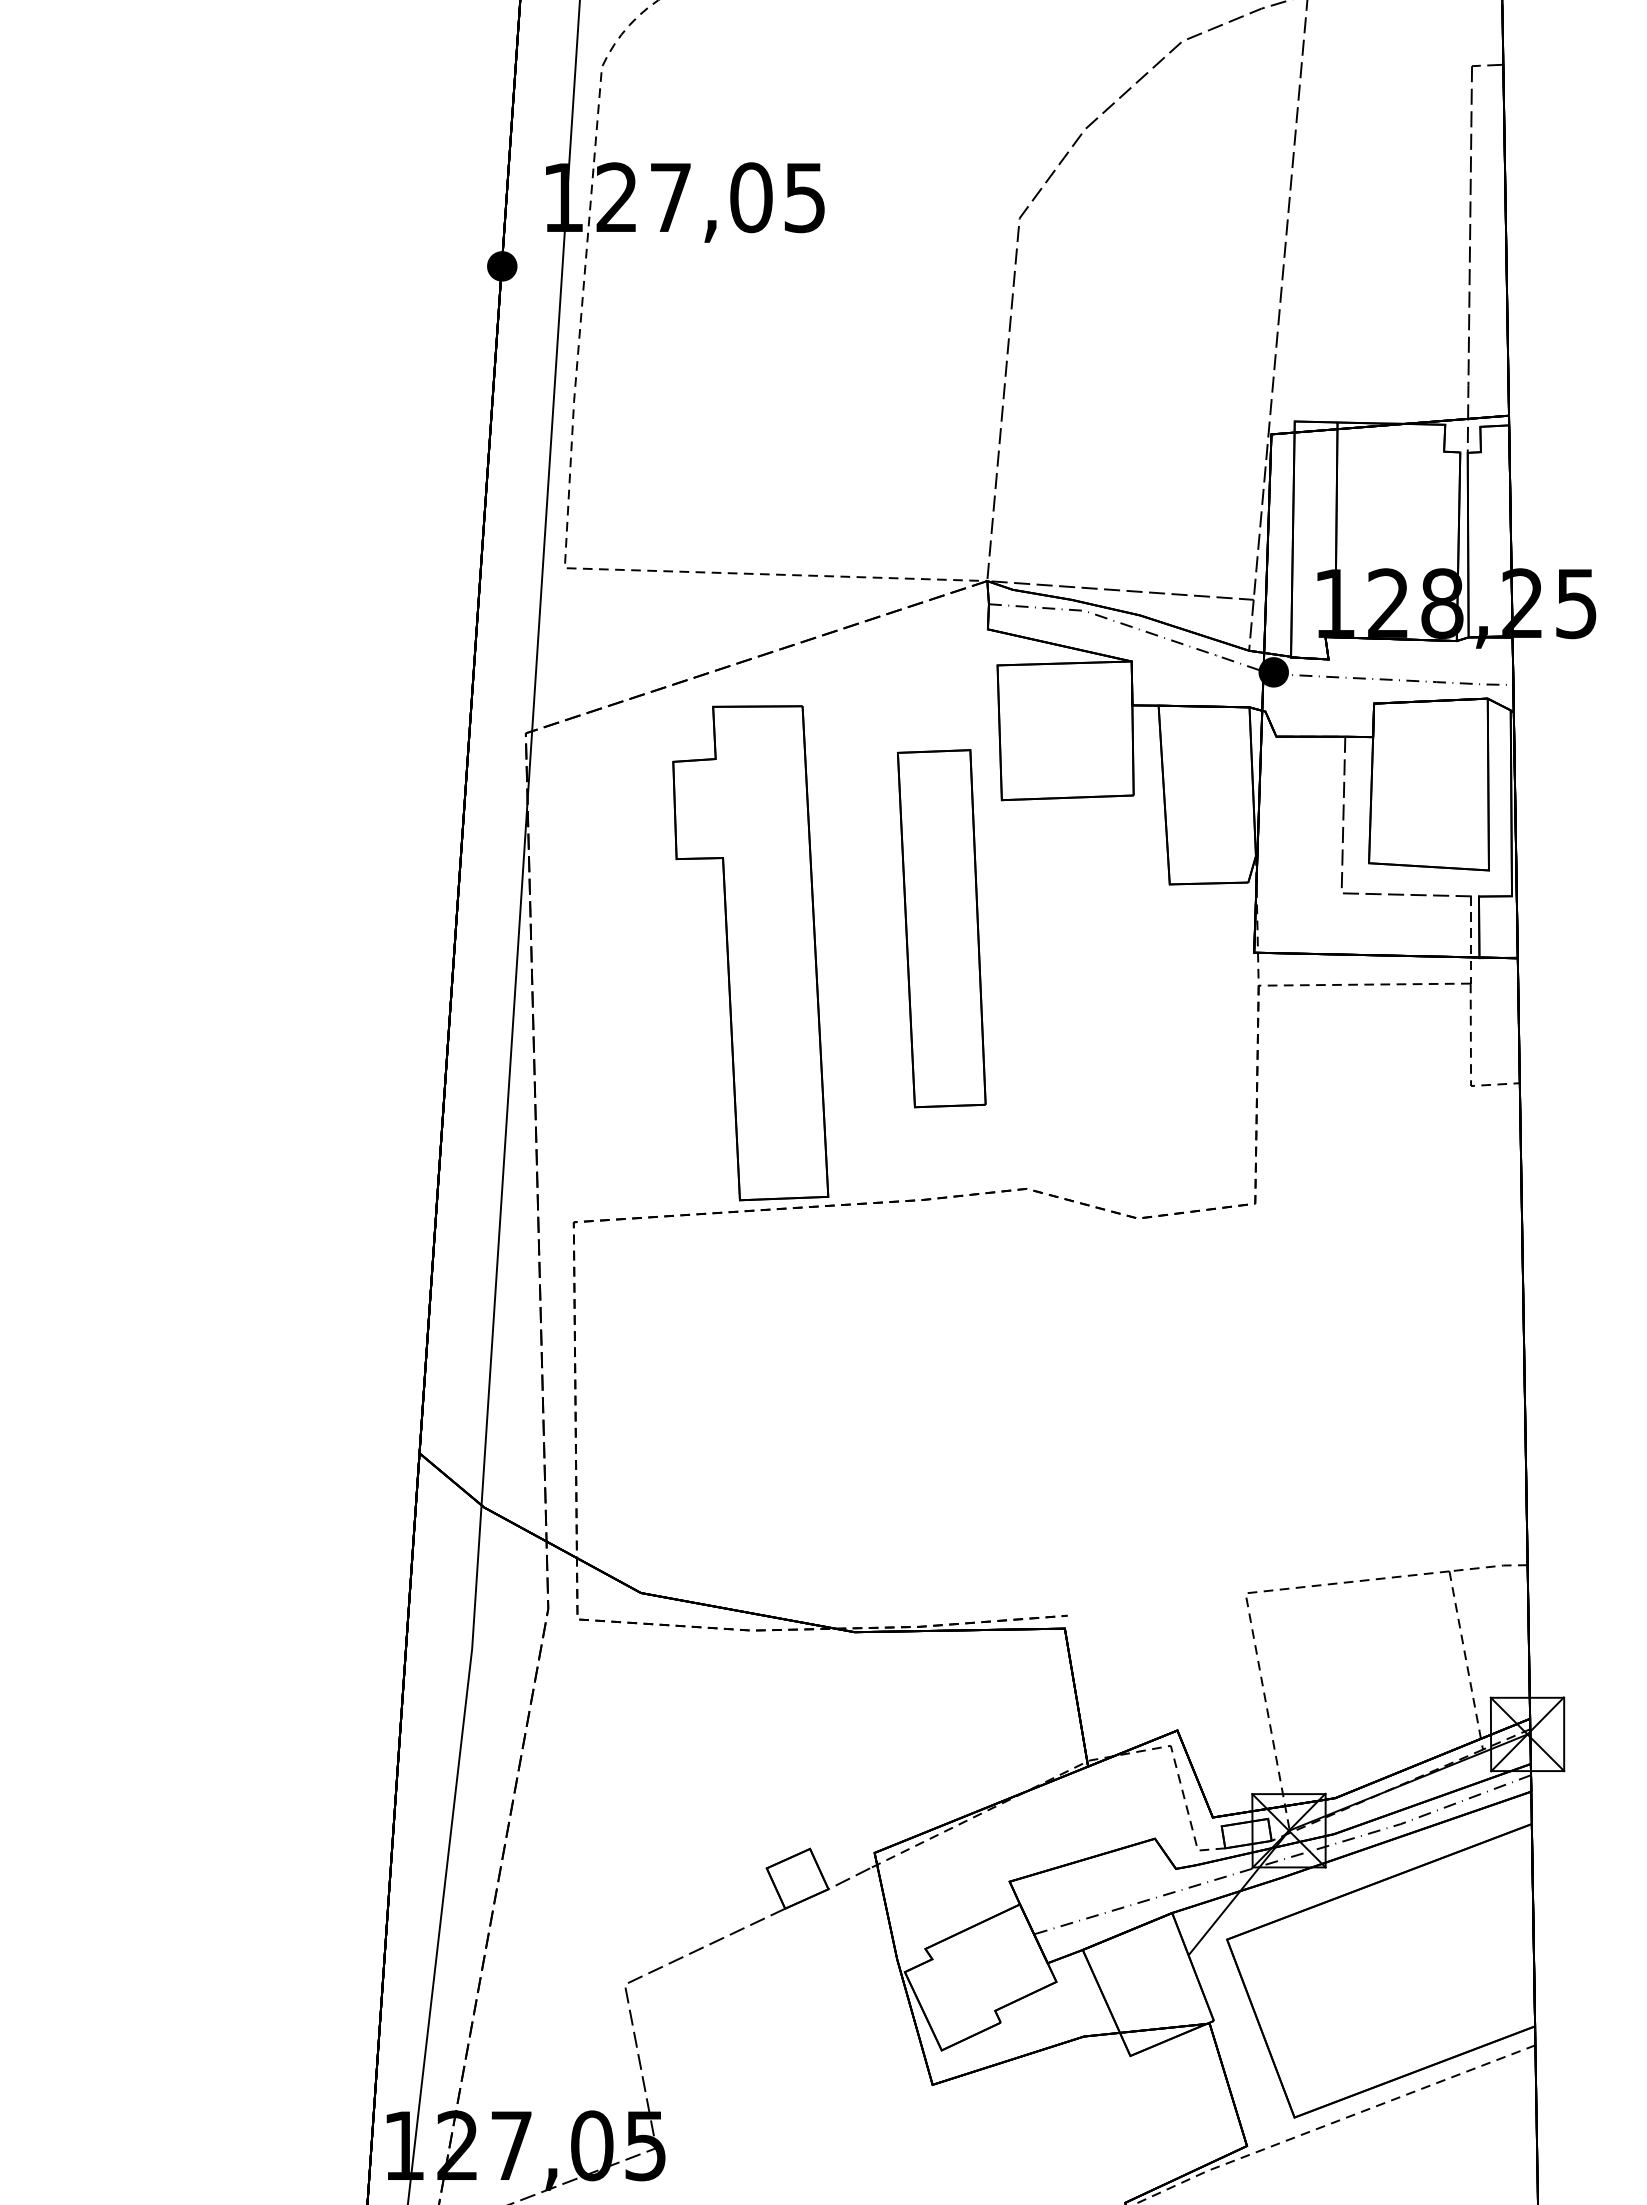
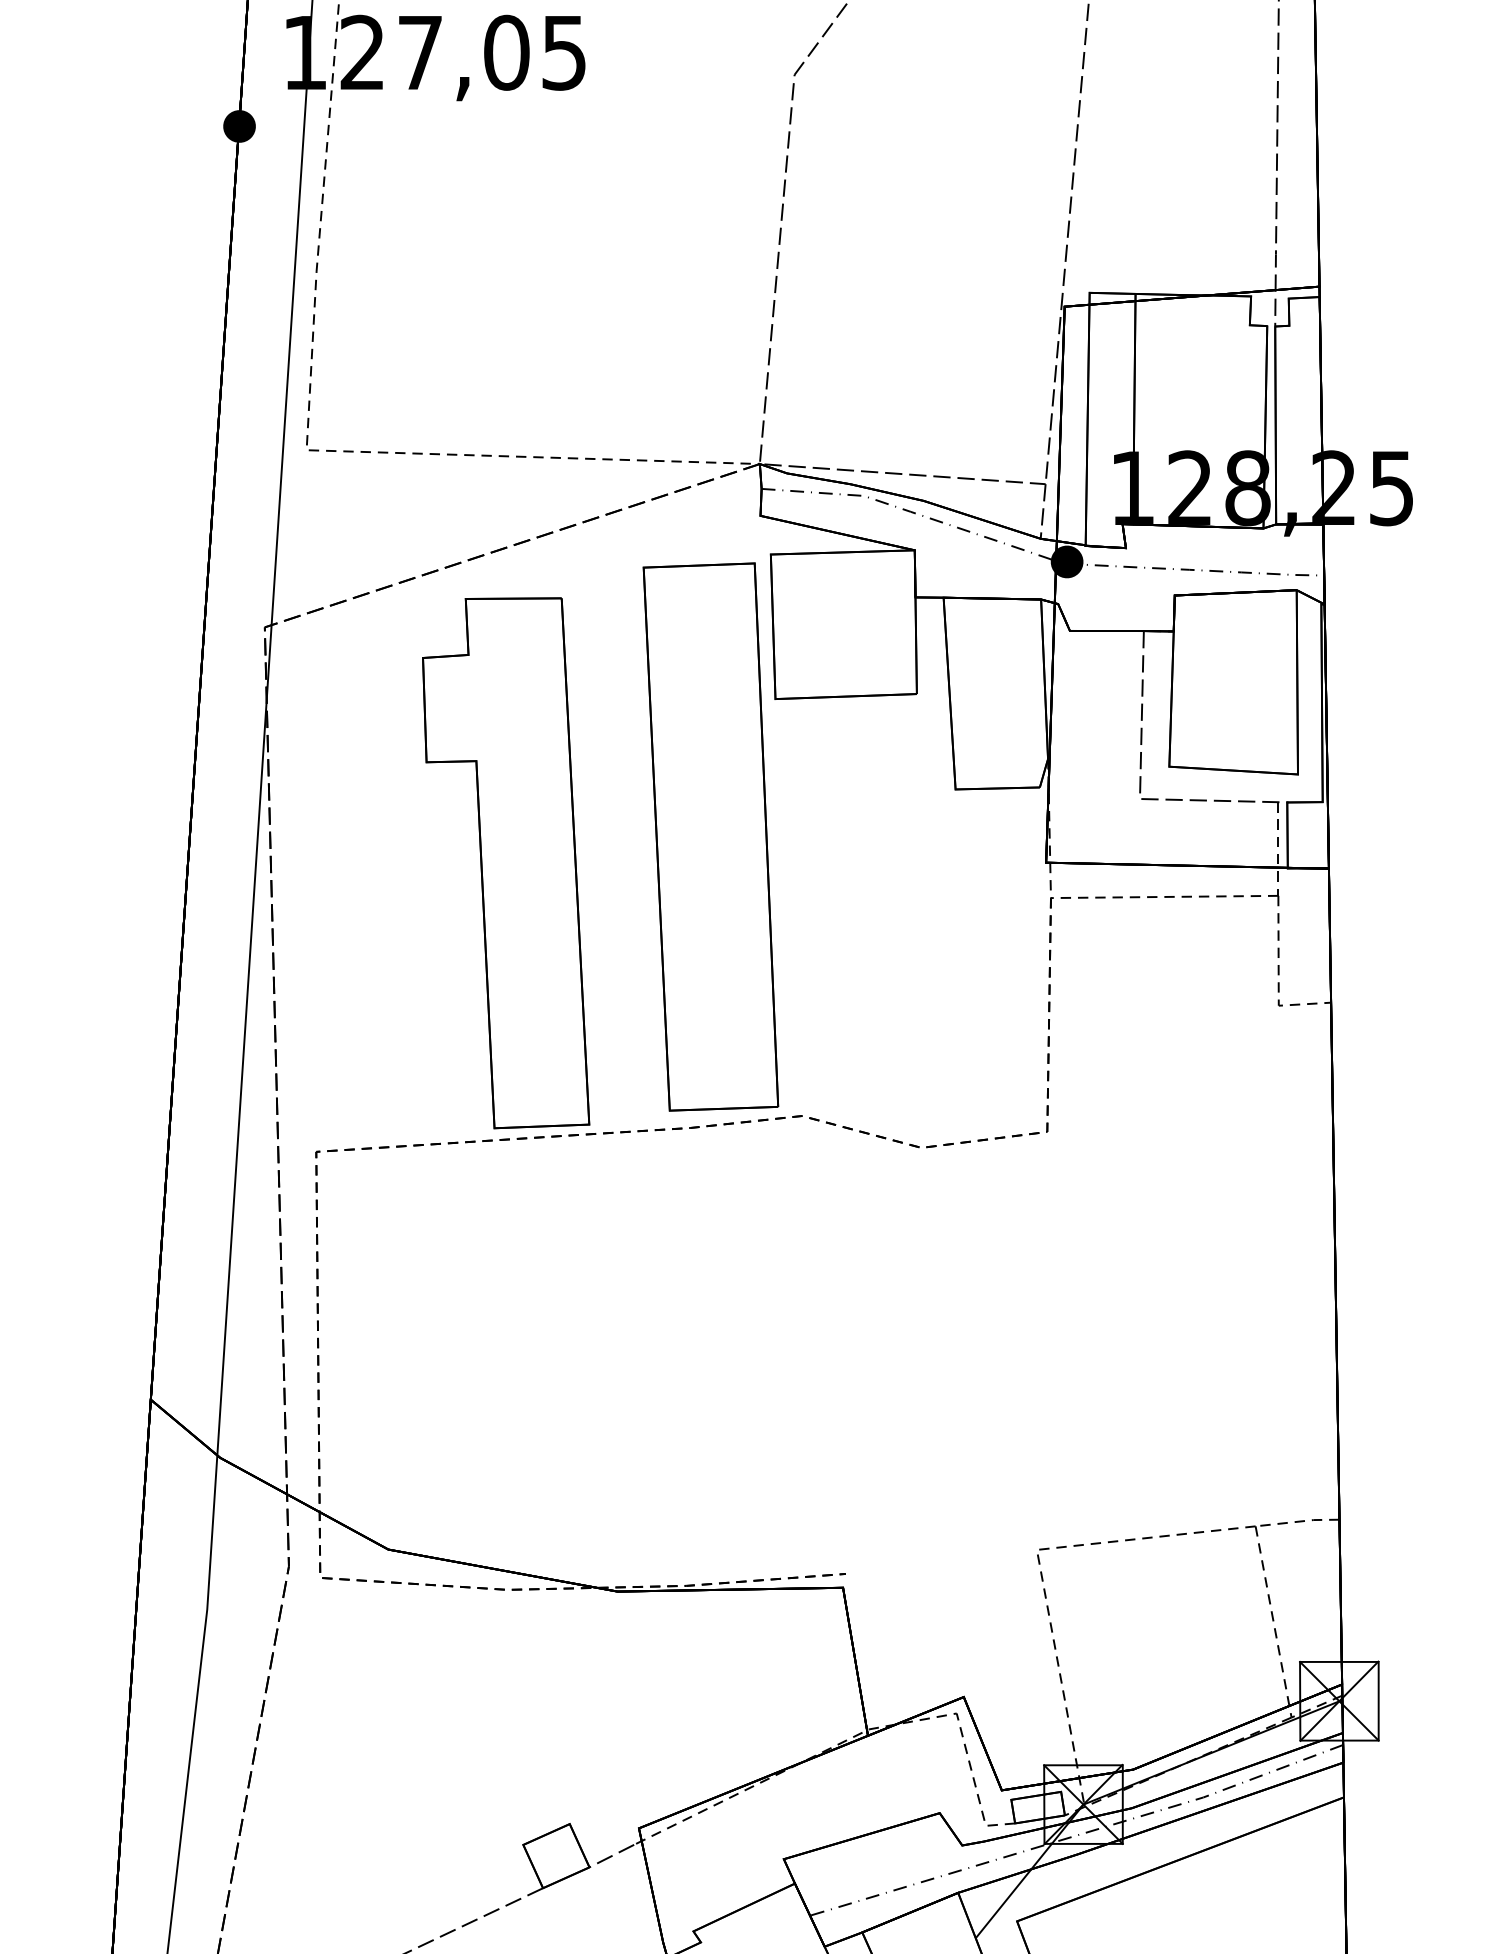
part: (941, 928) -> (710, 836), size x1.43

